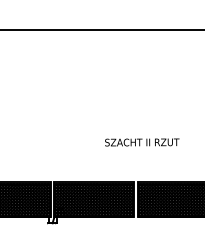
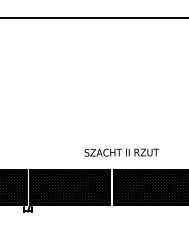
text: (142, 142) -> (122, 152), moved

